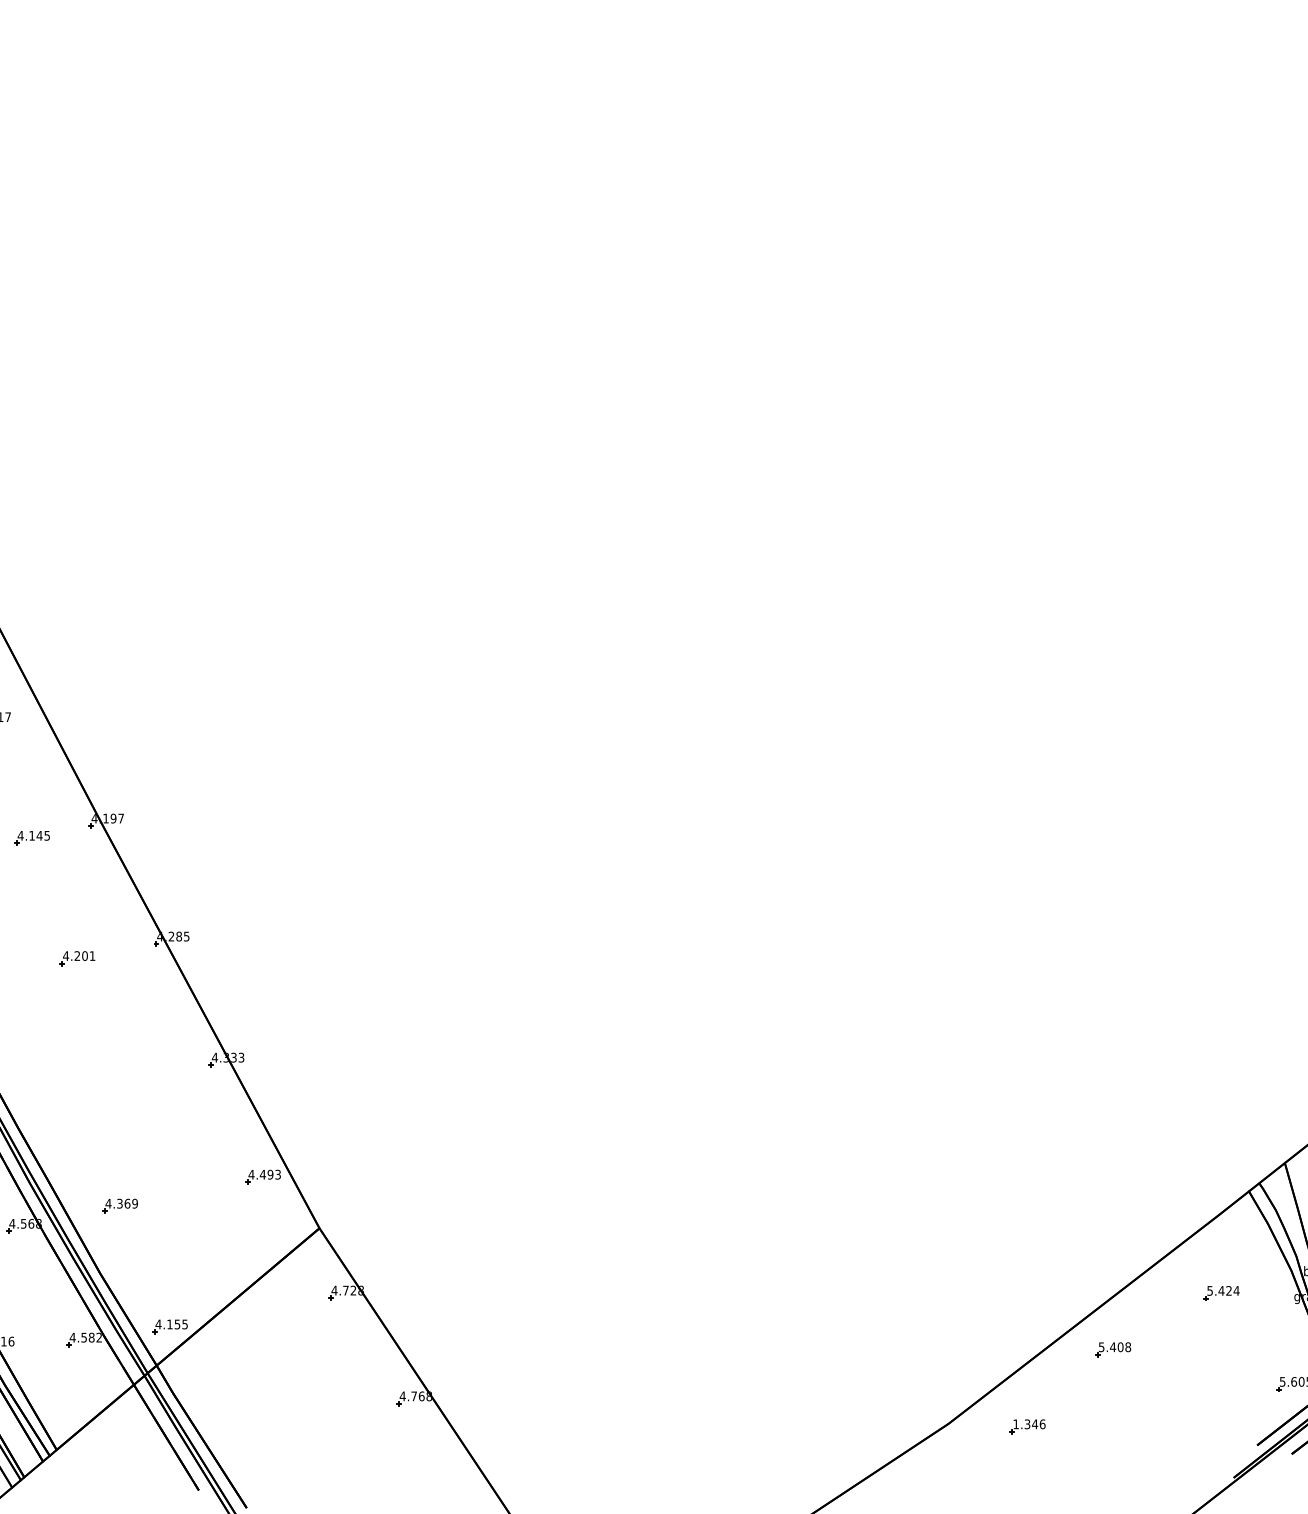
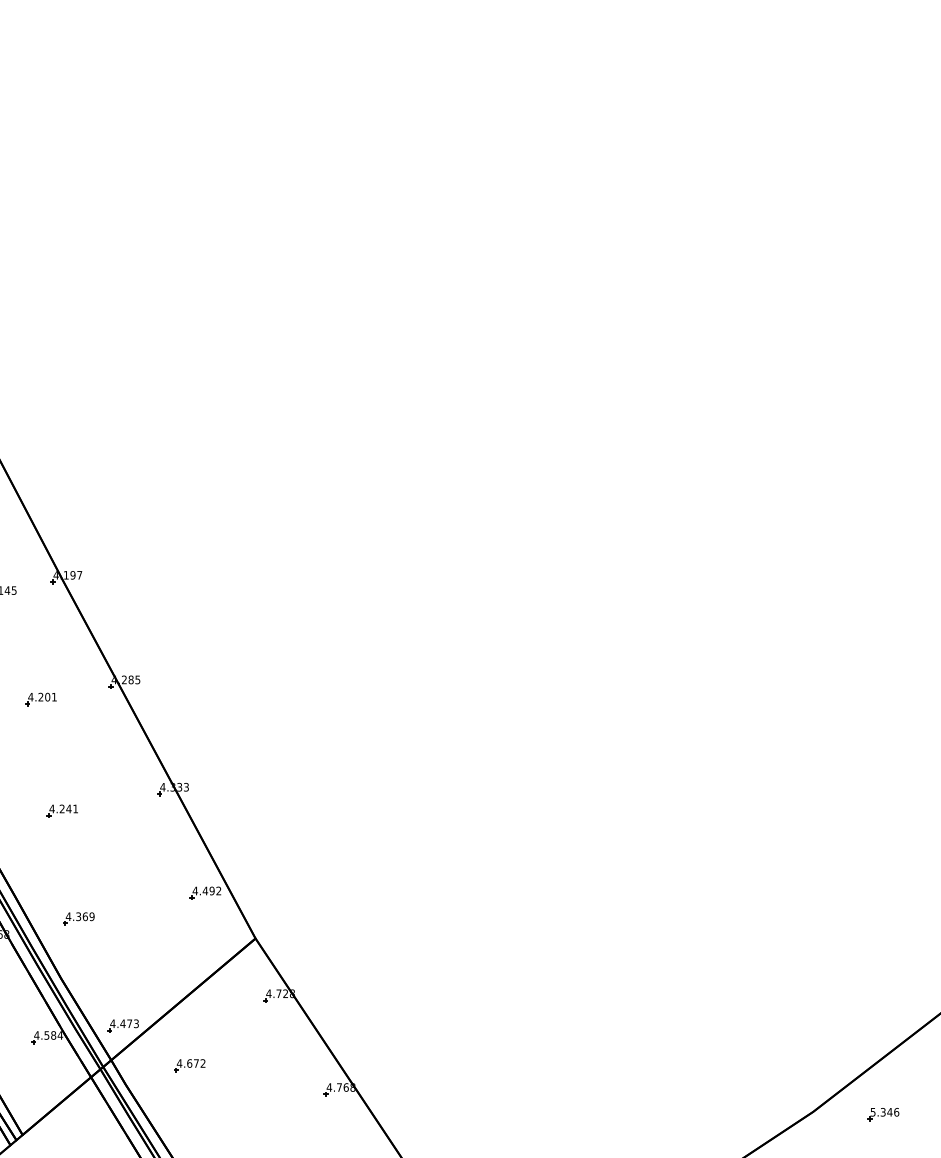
part: (101, 1084) -> (62, 811), added
text: (277, 1174) -> (218, 890), 4.493 -> 4.492
text: (176, 1324) -> (128, 1023), 4.155 -> 4.473
text: (99, 1337) -> (60, 1035), 4.582 -> 4.584
part: (244, 1371) -> (189, 1065), added
text: (1015, 1424) -> (872, 1112), 1.346 -> 5.346

